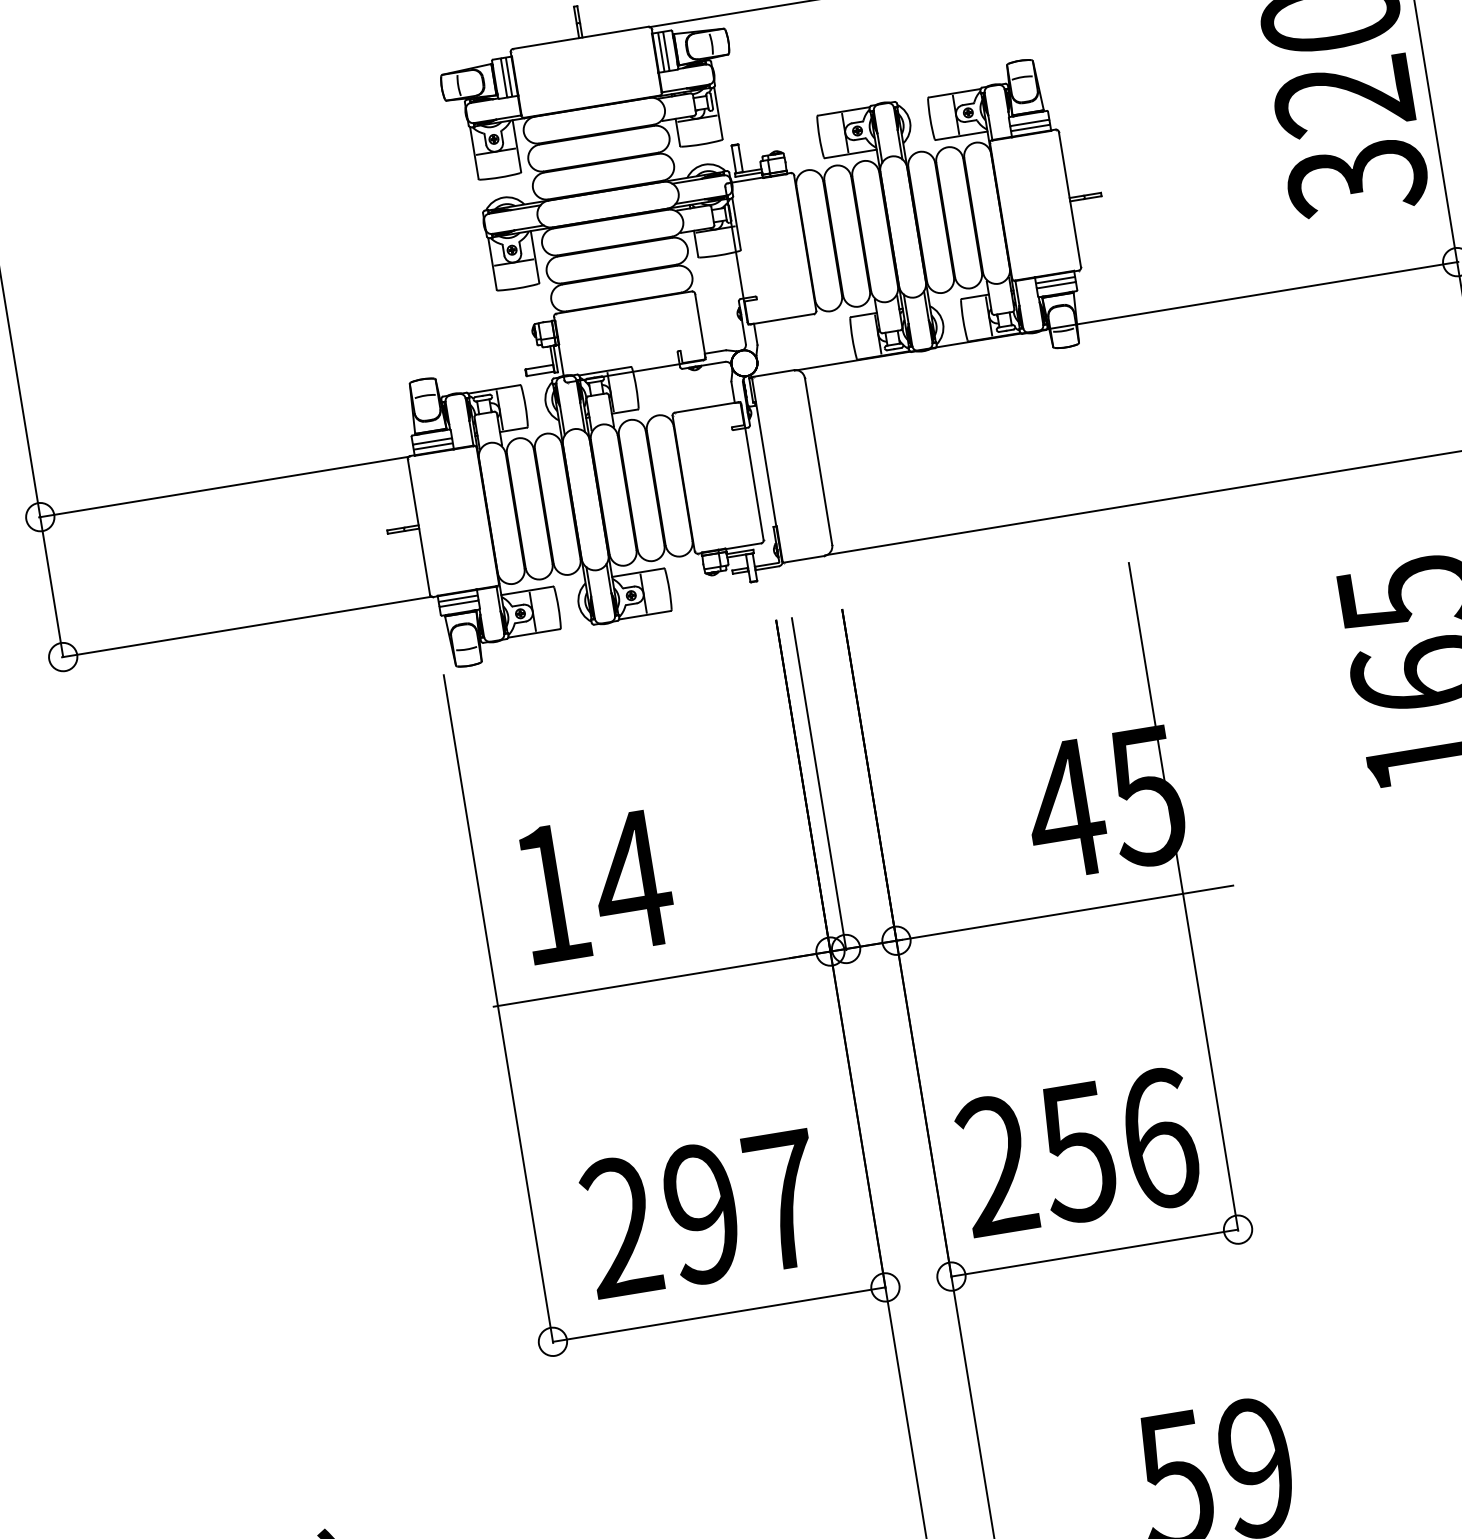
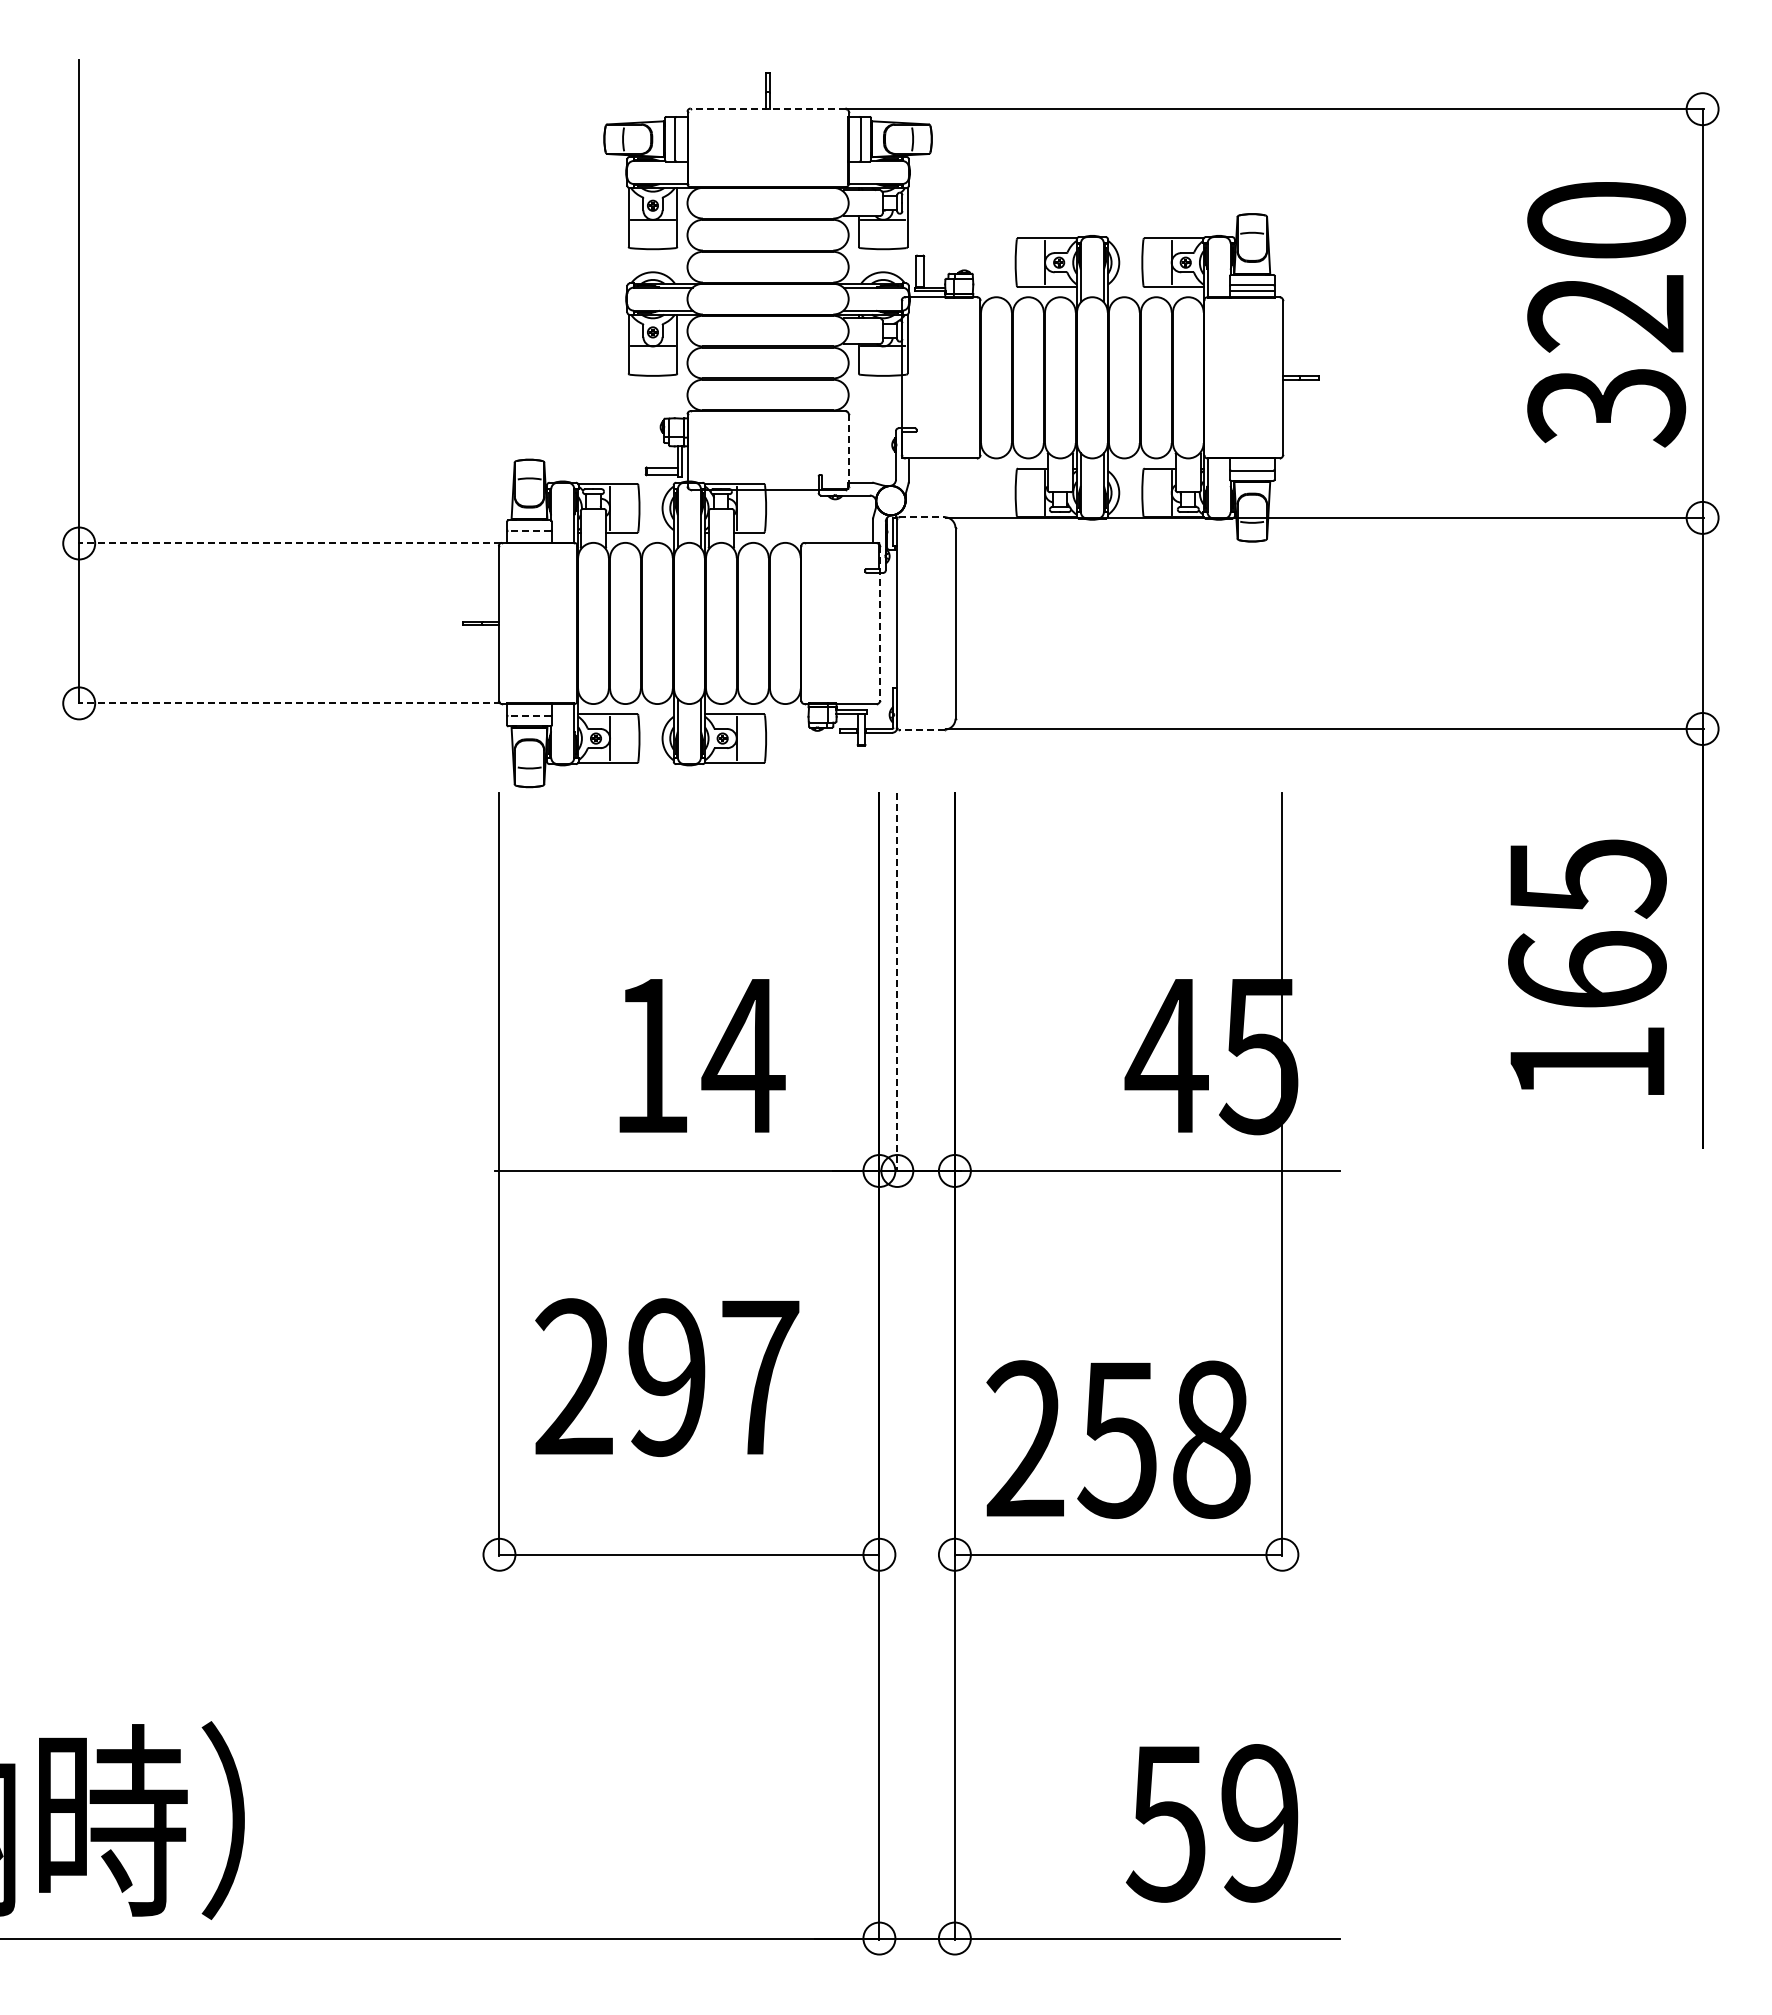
line: (580, 37) -> (767, 108), solid -> dashed
line: (661, 52) -> (855, 139), removed
line: (509, 77) -> (681, 139), removed
line: (1055, 279) -> (1252, 464), removed
line: (700, 325) -> (848, 450), solid -> dashed
line: (774, 373) -> (922, 517), solid -> dashed
line: (432, 441) -> (529, 530), solid -> dashed
line: (433, 446) -> (529, 536), removed
line: (752, 472) -> (880, 623), solid -> dashed
line: (223, 487) -> (288, 543), solid -> dashed
line: (803, 559) -> (921, 729), solid -> dashed
line: (458, 598) -> (529, 710), removed
line: (459, 604) -> (529, 716), solid -> dashed
line: (246, 627) -> (288, 703), solid -> dashed
line: (819, 784) -> (897, 982), solid -> dashed
text: (596, 886) -> (702, 1055), moved
text: (1160, 1138) -> (1212, 1439), 256 -> 258
text: (702, 1213) -> (667, 1377), moved

